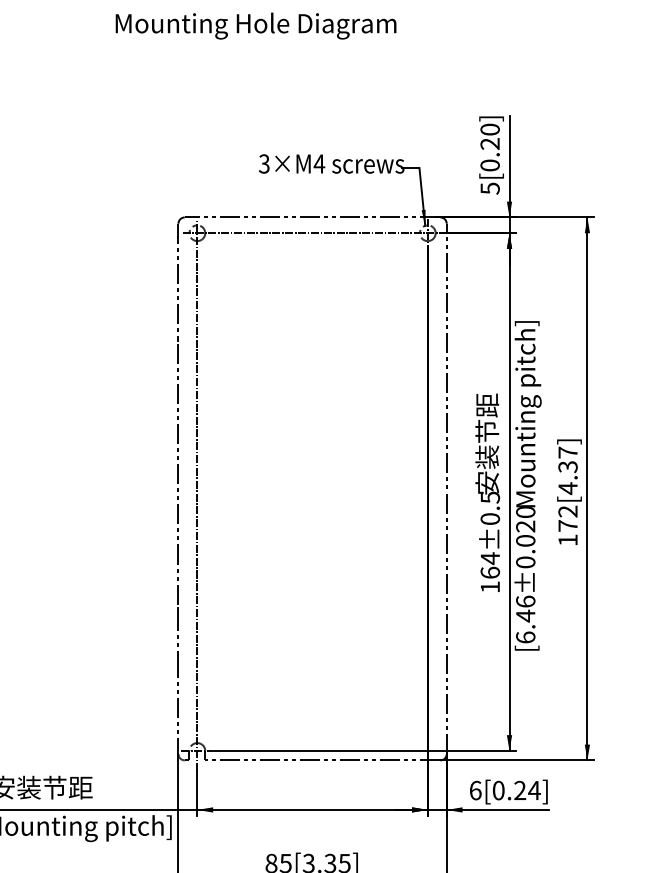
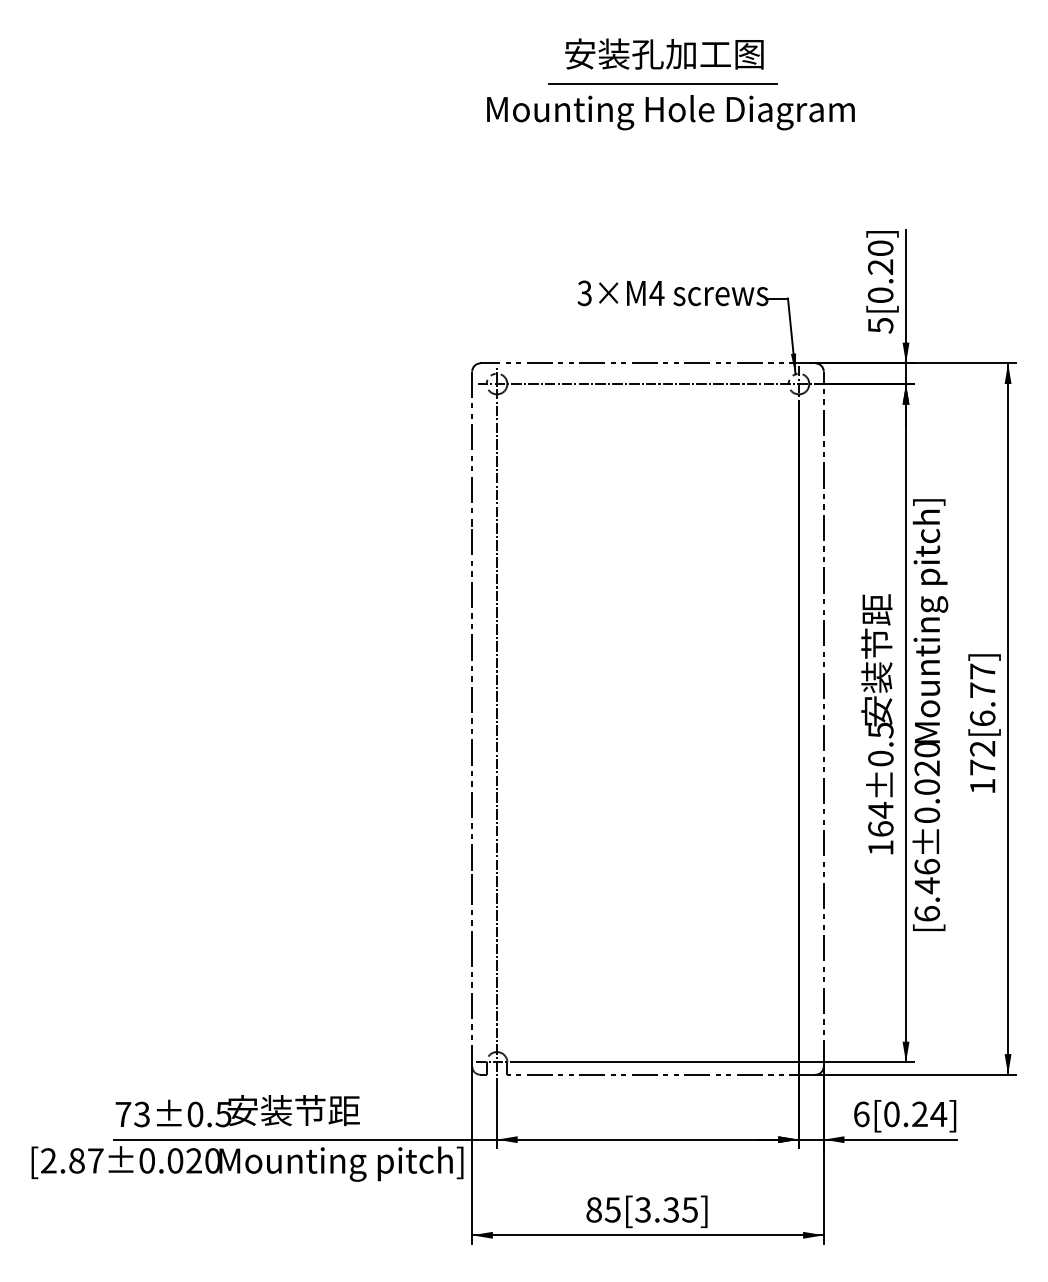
line: (323, 4) -> (662, 84), added
text: (255, 25) -> (670, 112), moved
text: (567, 477) -> (982, 704), 172[4.37] -> 172[6.77]

